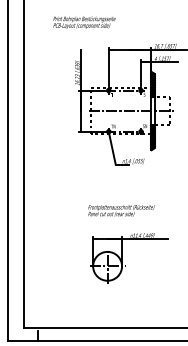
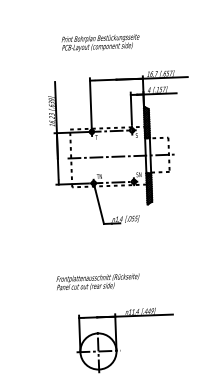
text: (84, 22) -> (100, 42), moved
text: (121, 210) -> (98, 281), moved

